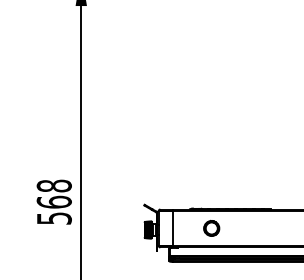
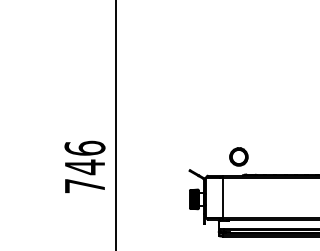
text: (53, 201) -> (84, 166), 568 -> 746
part: (211, 227) -> (238, 155), moved

